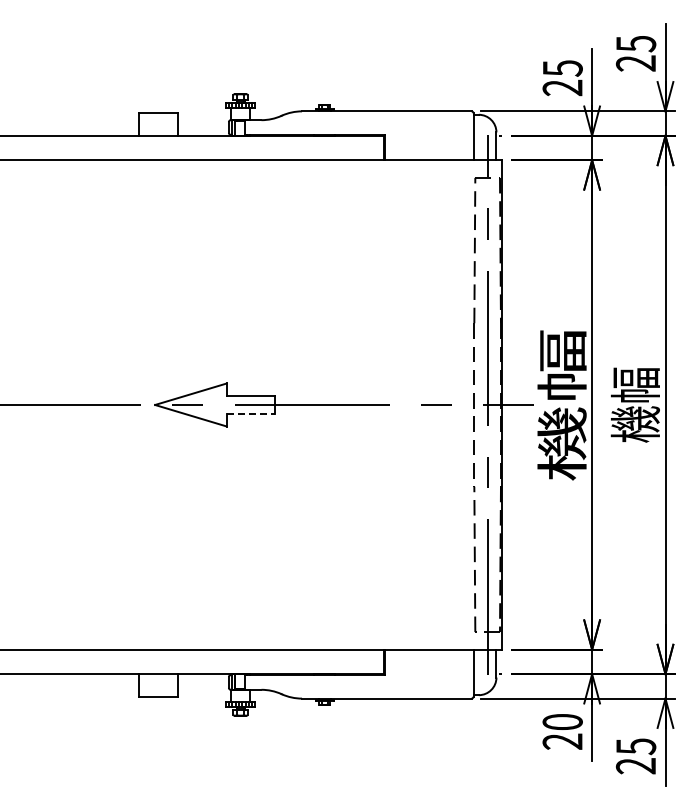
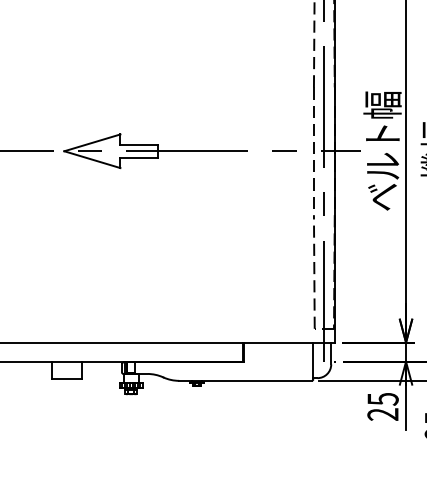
text: (561, 404) -> (382, 150), 機幅 -> ベルト幅
line: (250, 413) -> (138, 157), dashed -> solid
text: (562, 722) -> (382, 399), 20 -> 25

